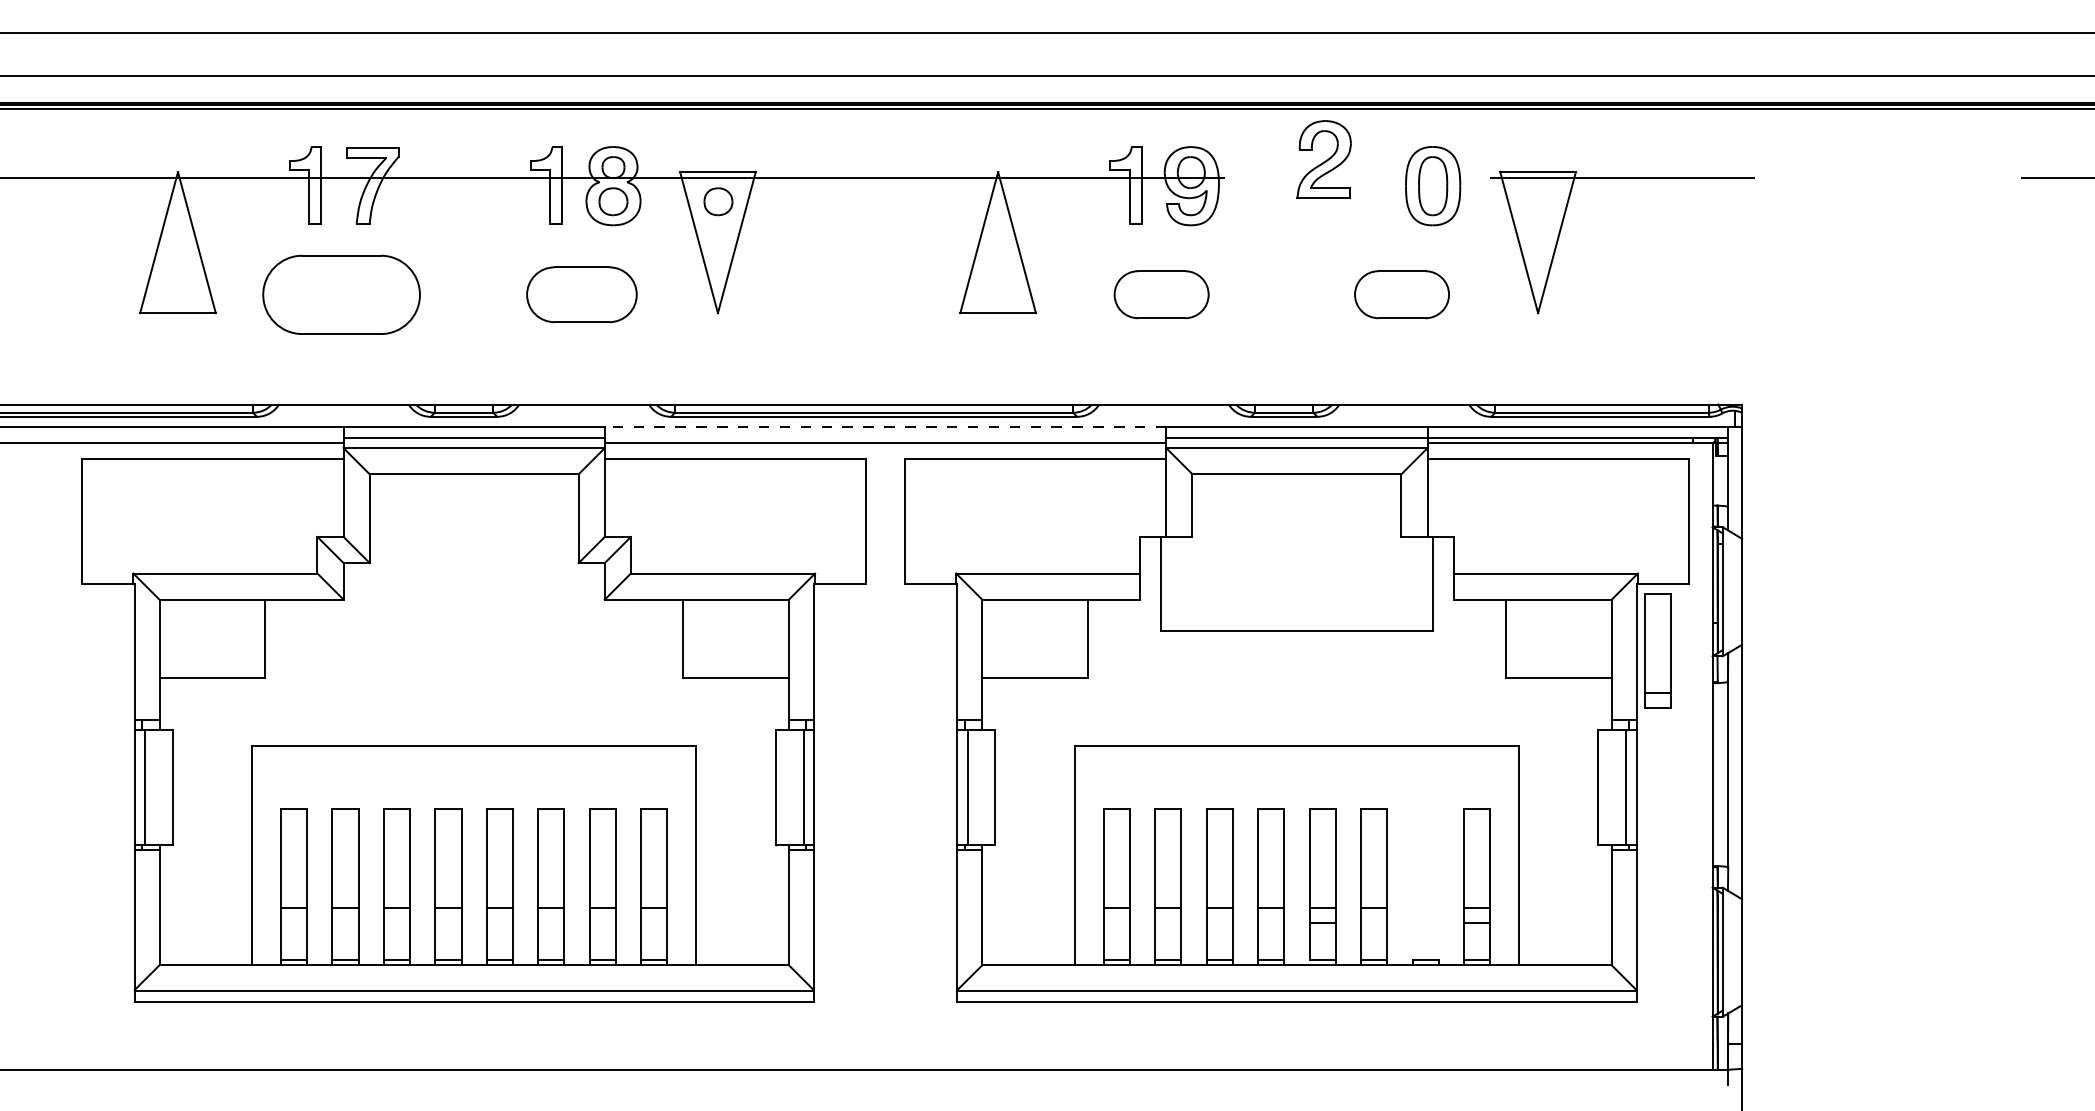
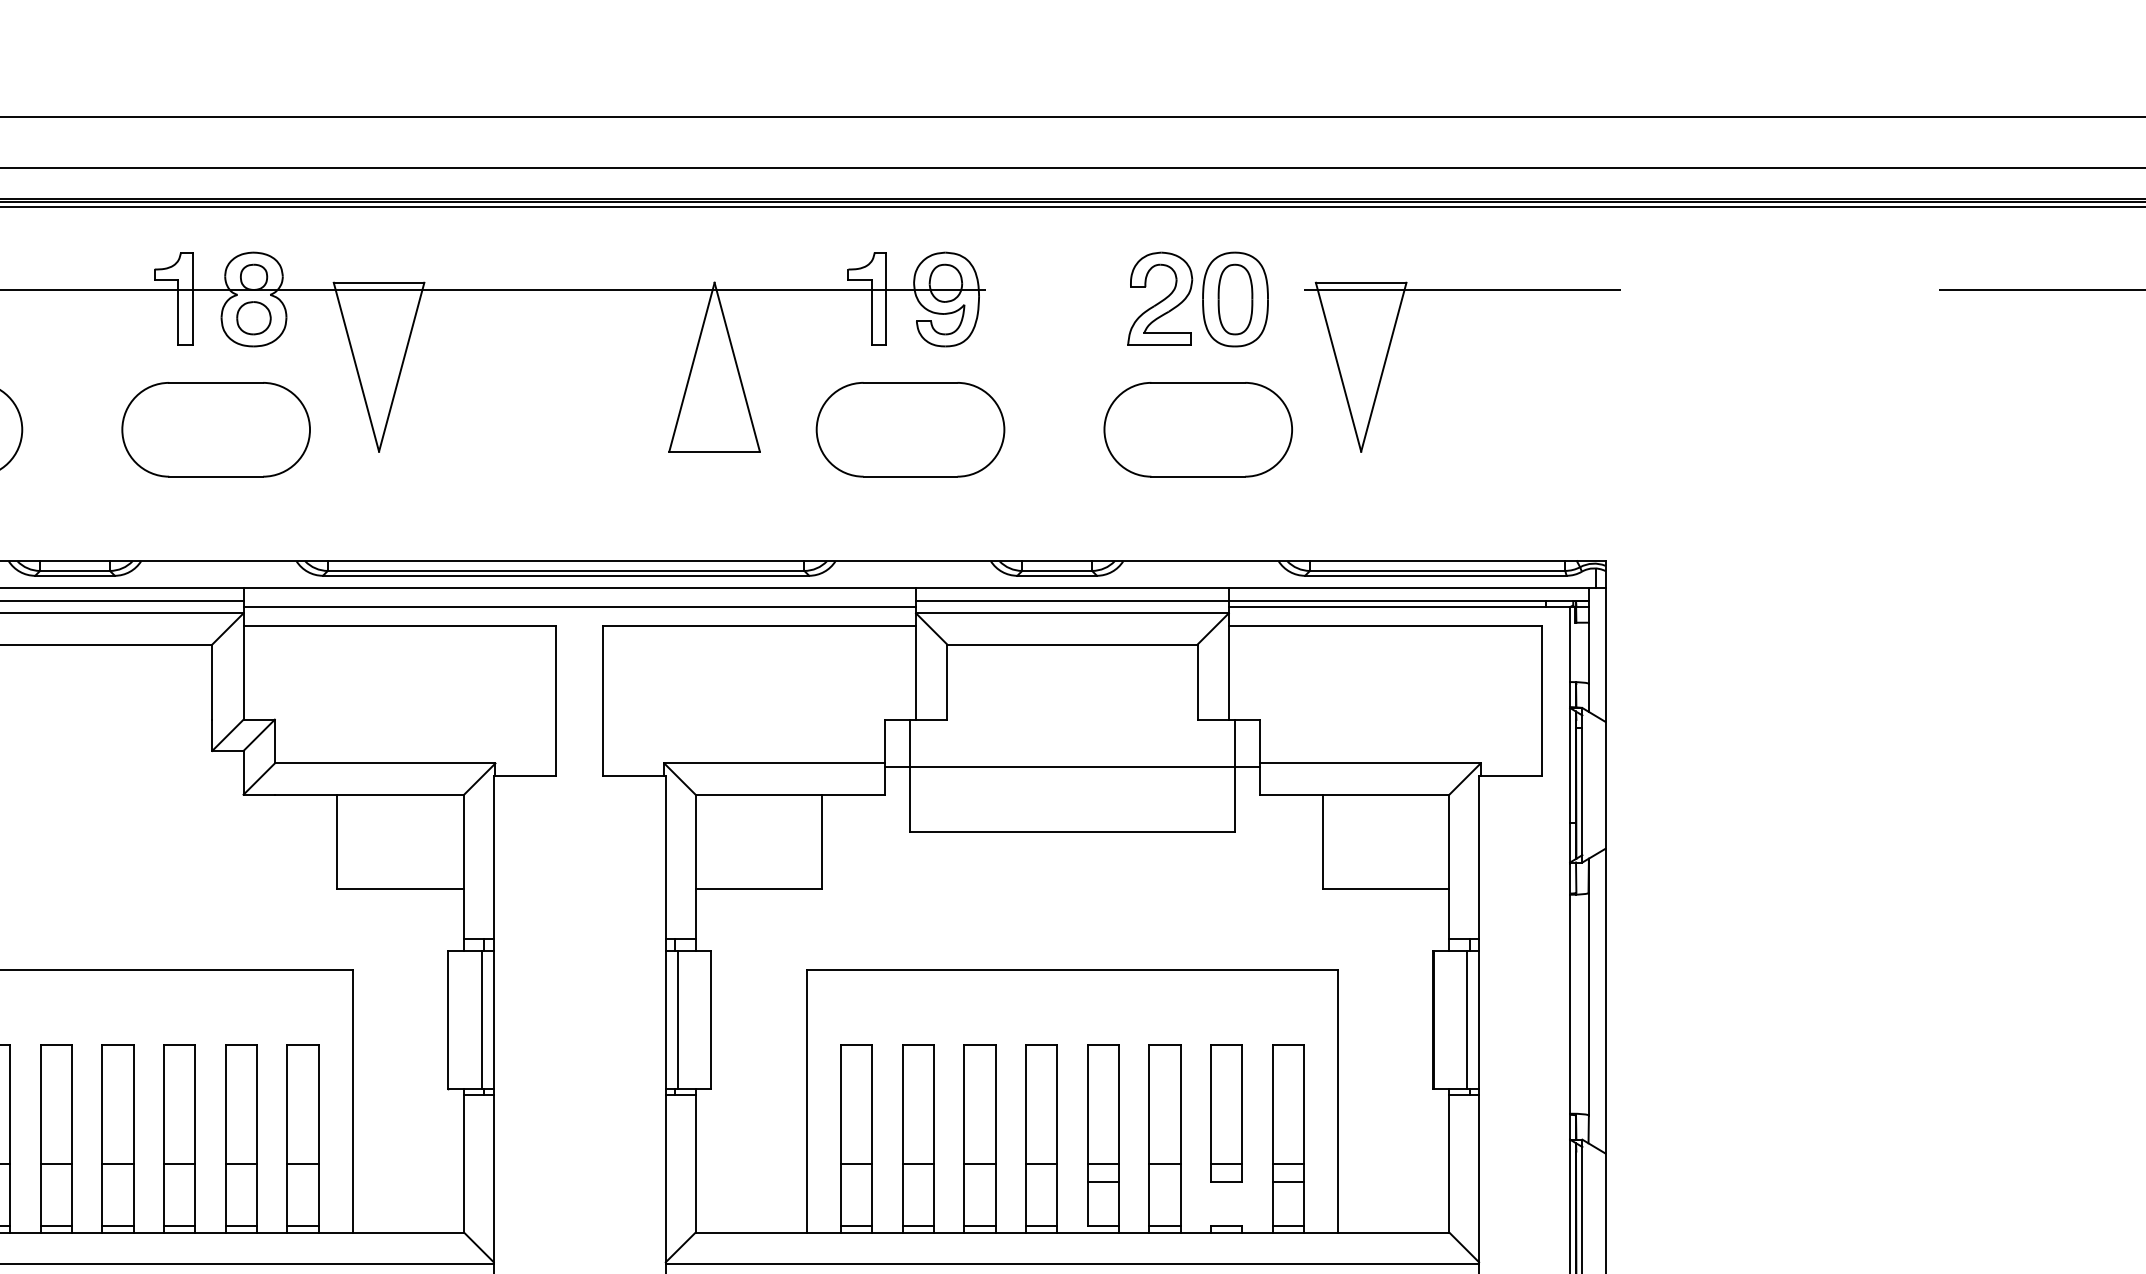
part: (1323, 159) -> (1159, 298), moved
part: (718, 201) -> (379, 317), removed
part: (581, 294) -> (215, 429), size x1.43
part: (1161, 294) -> (910, 429), size x1.67
part: (1401, 294) -> (1197, 429), size x1.67
line: (885, 427) -> (579, 588), dashed -> solid
line: (1296, 576) -> (1071, 767), added
part: (1657, 650) -> (1226, 1113), moved

